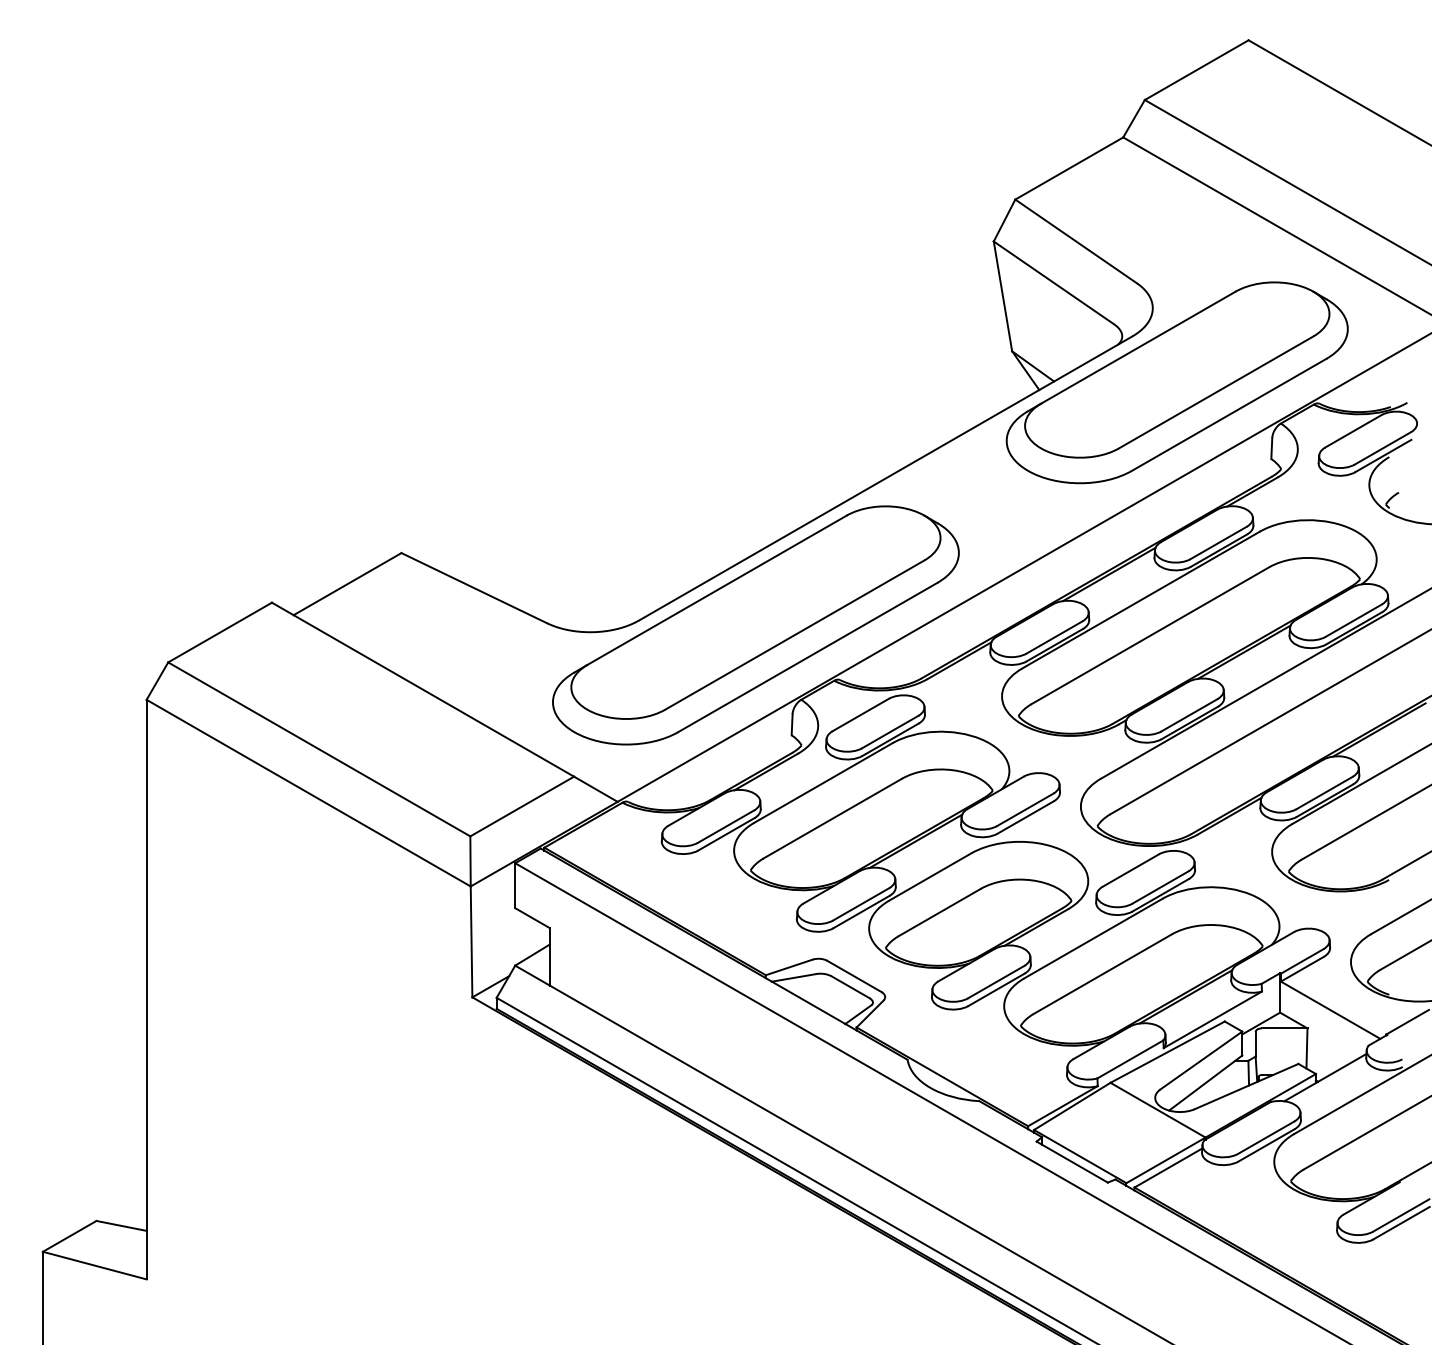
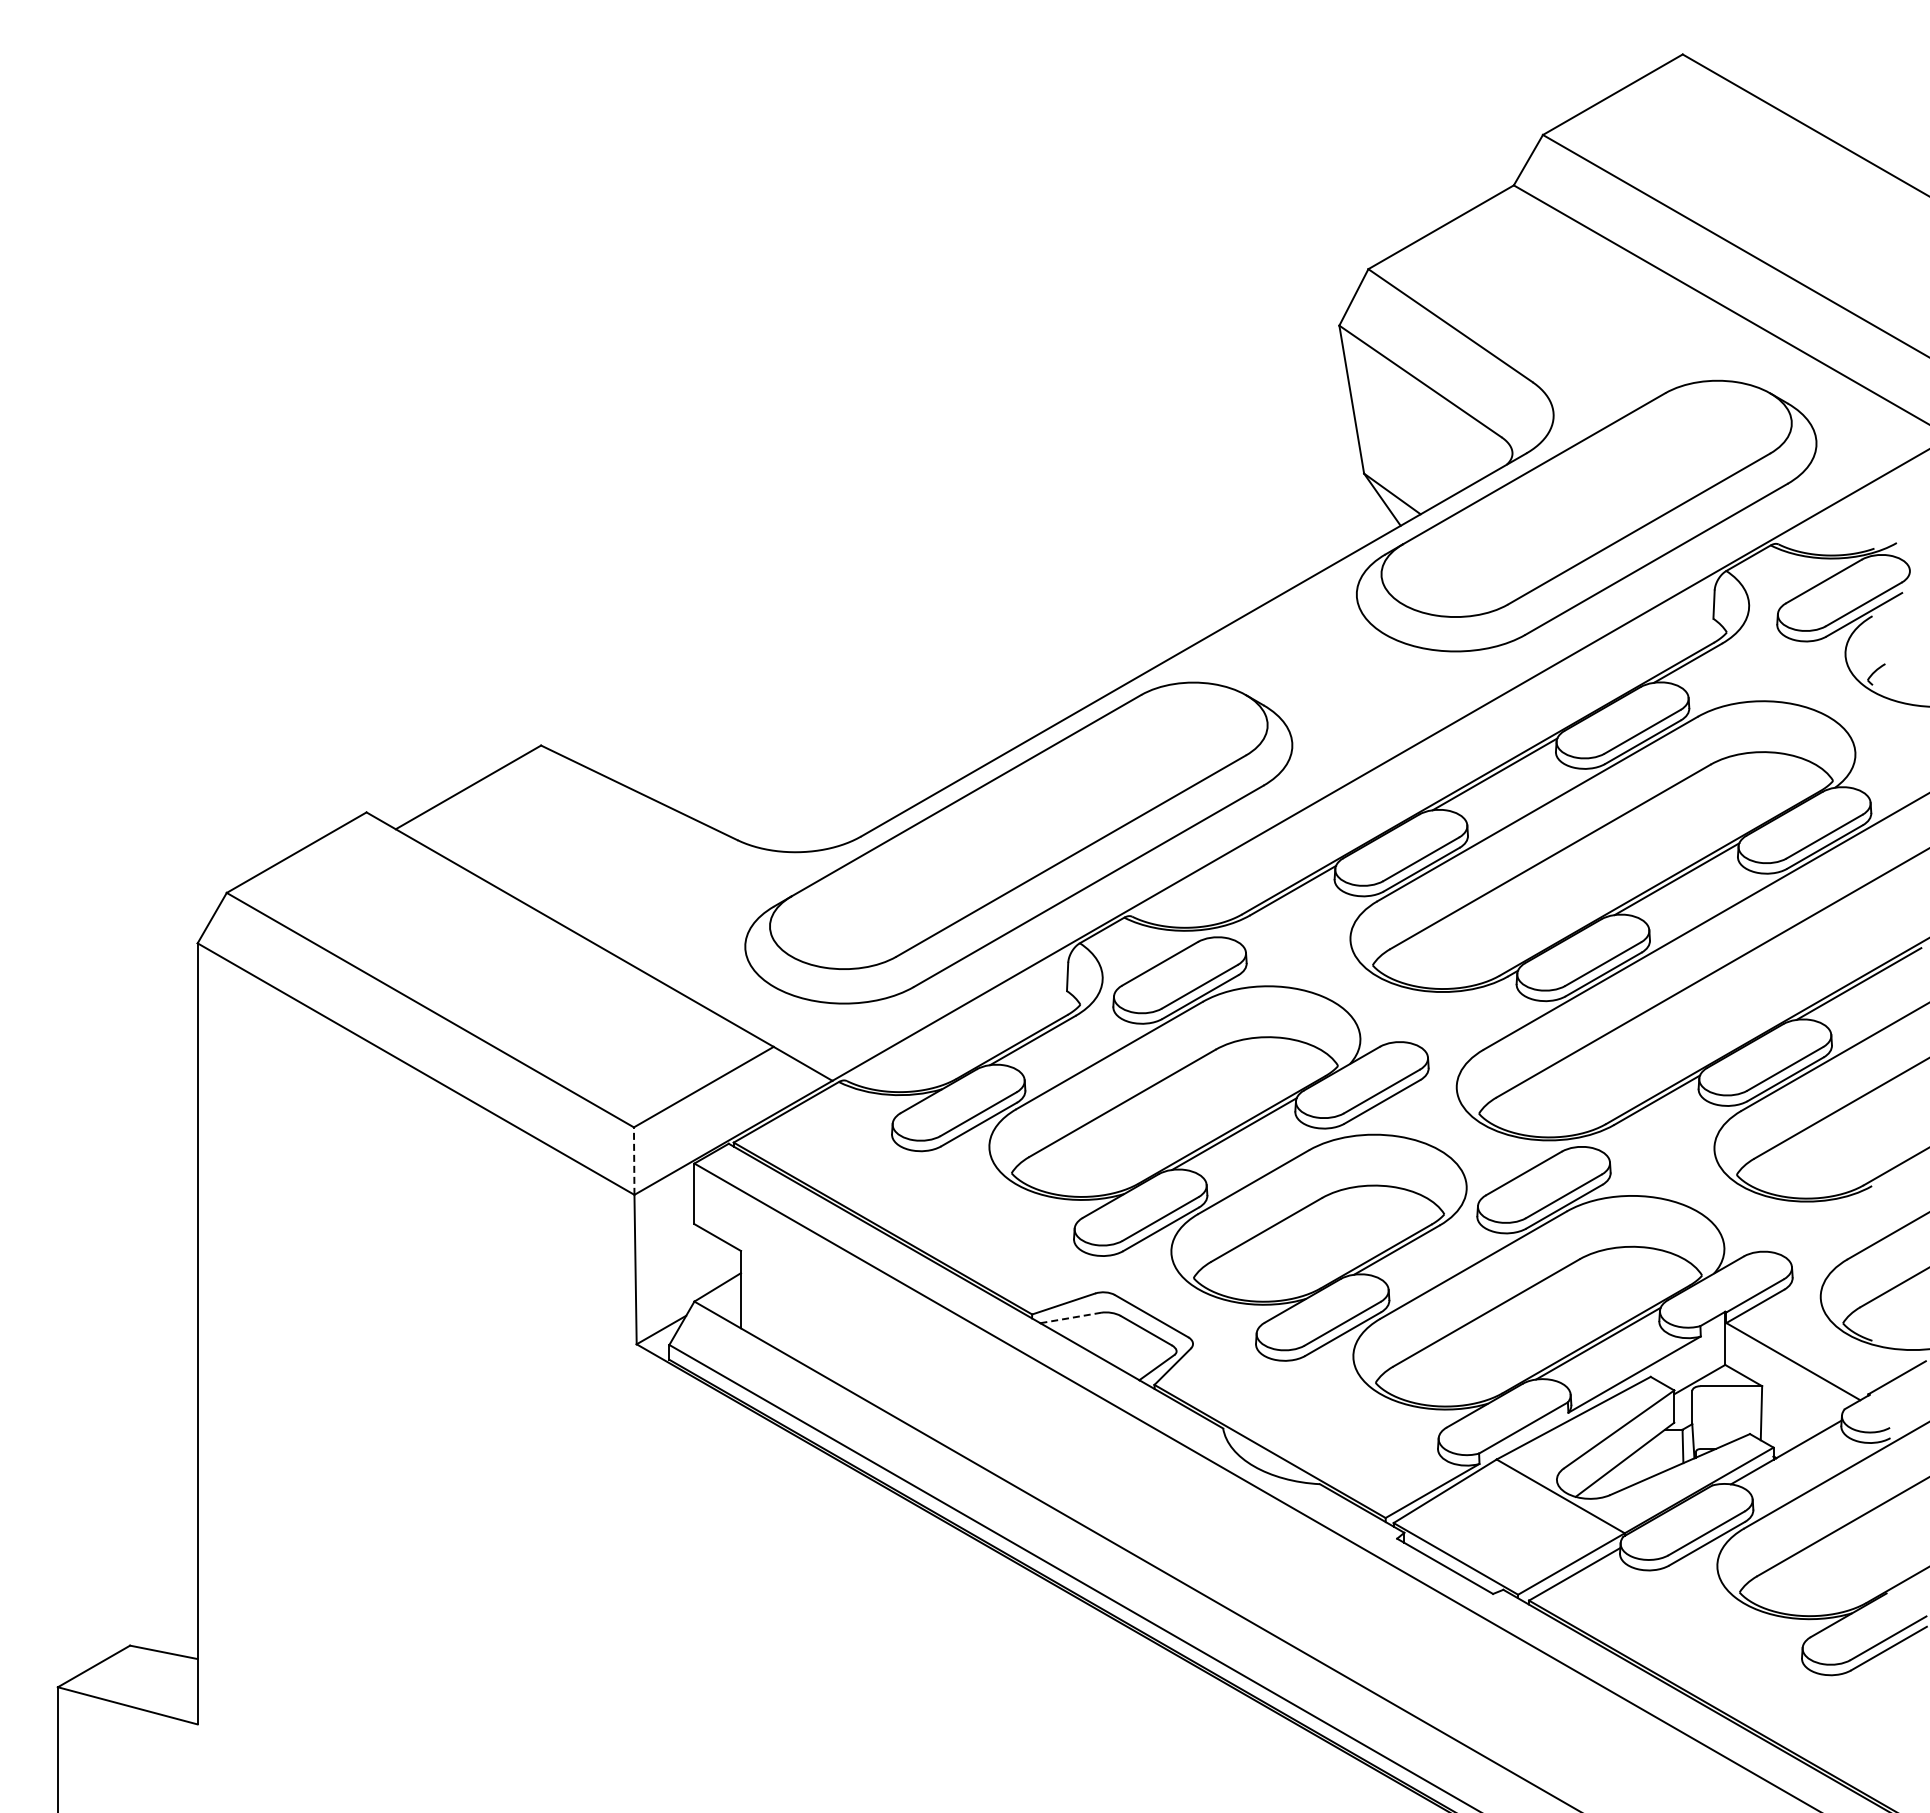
line: (470, 861) -> (634, 1161), solid -> dashed
line: (794, 977) -> (1070, 1317), solid -> dashed

